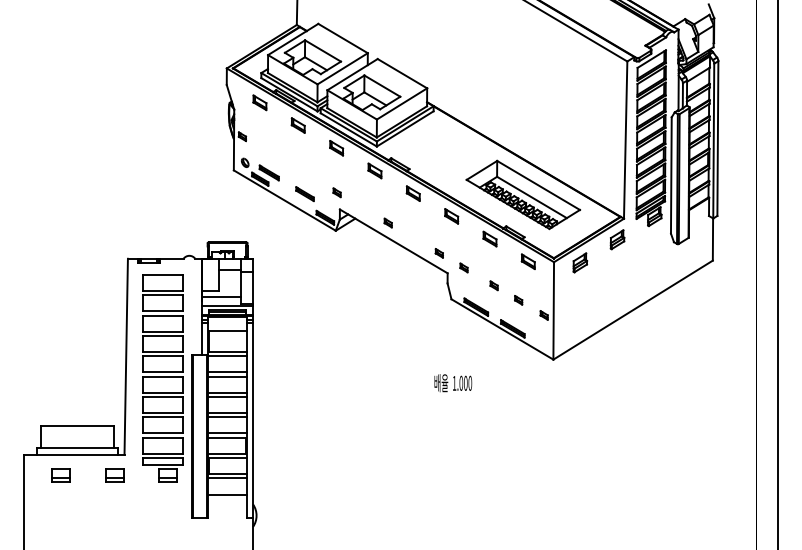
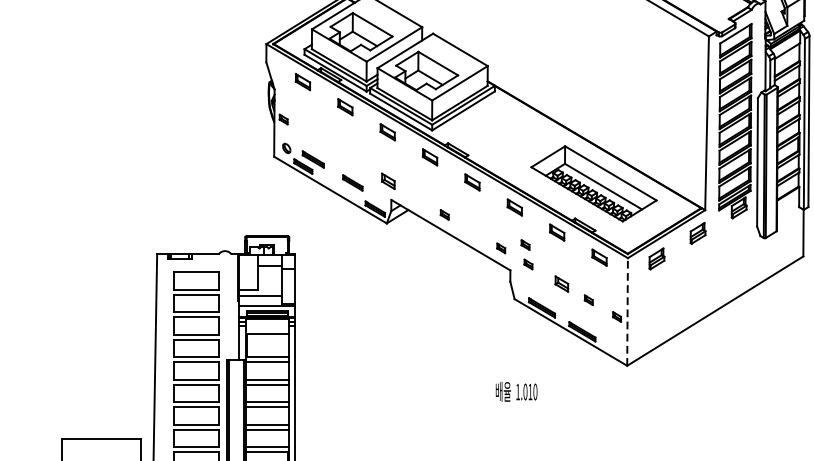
part: (336, 192) -> (387, 181), size x1.6
part: (460, 250) -> (524, 245), added
part: (493, 285) -> (561, 283), size x1.6
line: (553, 310) -> (627, 311), solid -> dashed
text: (465, 382) -> (530, 391), 1.000 -> 1.010

